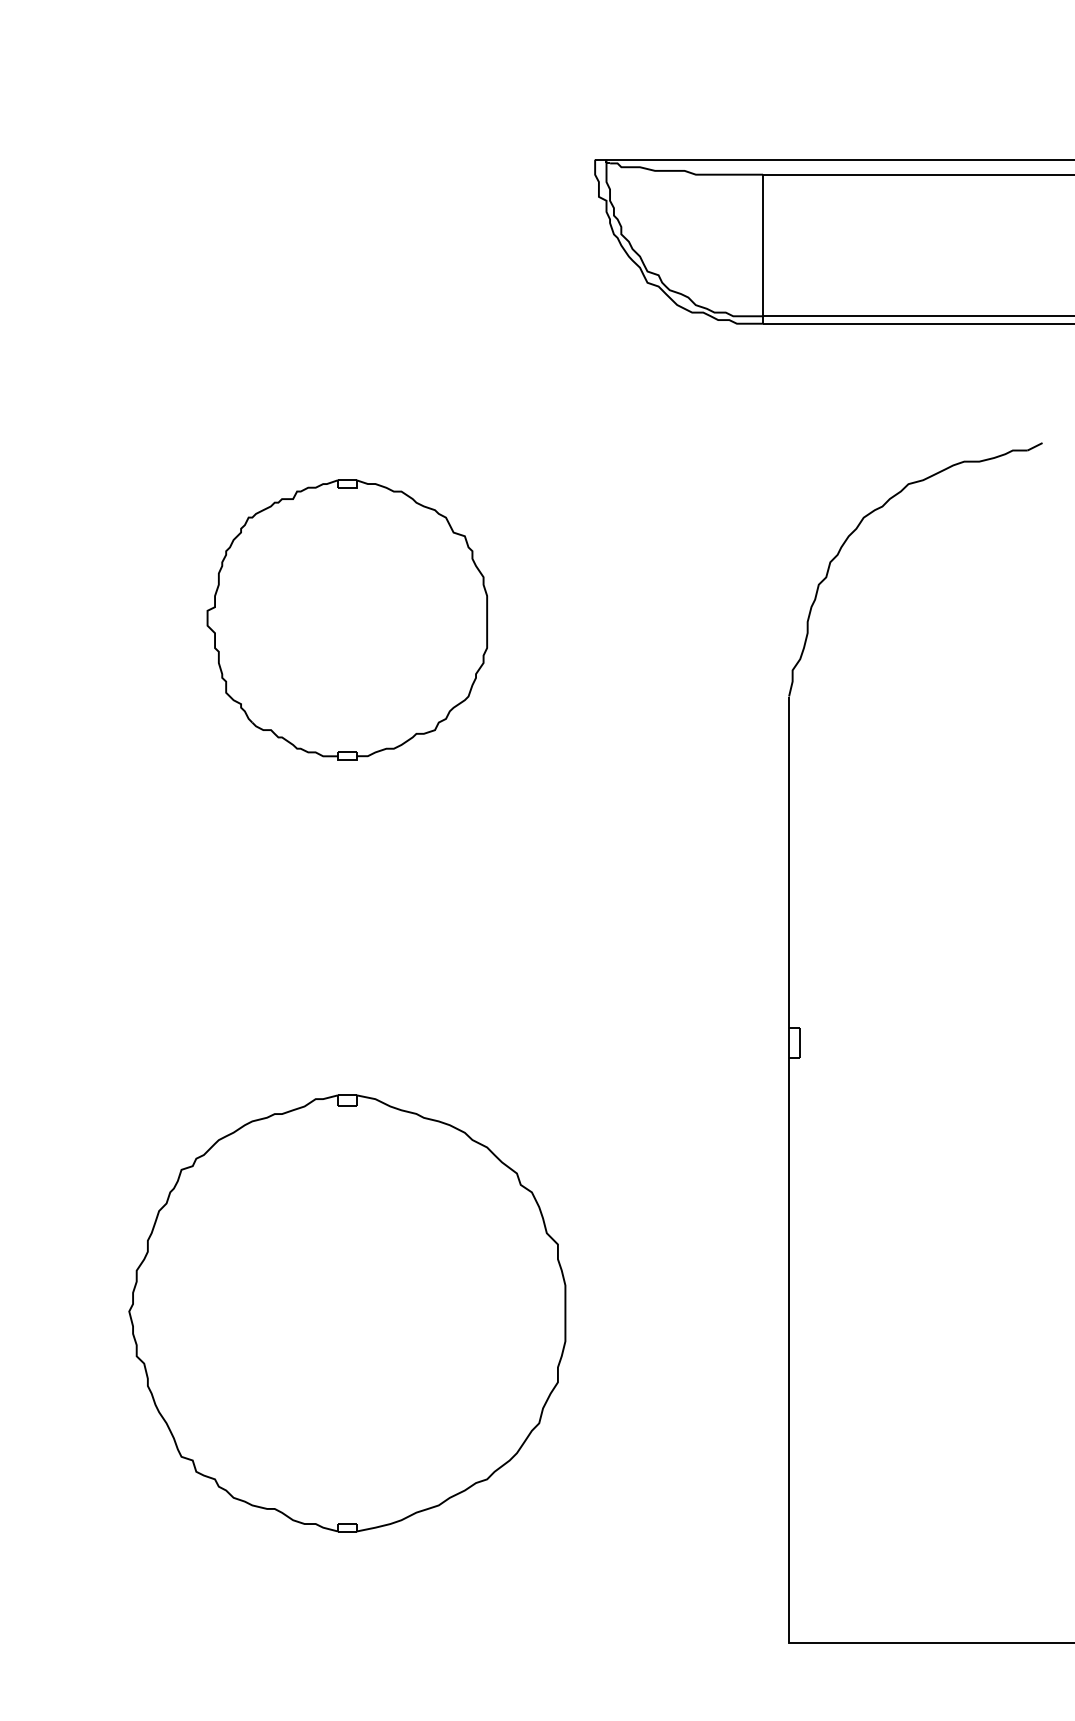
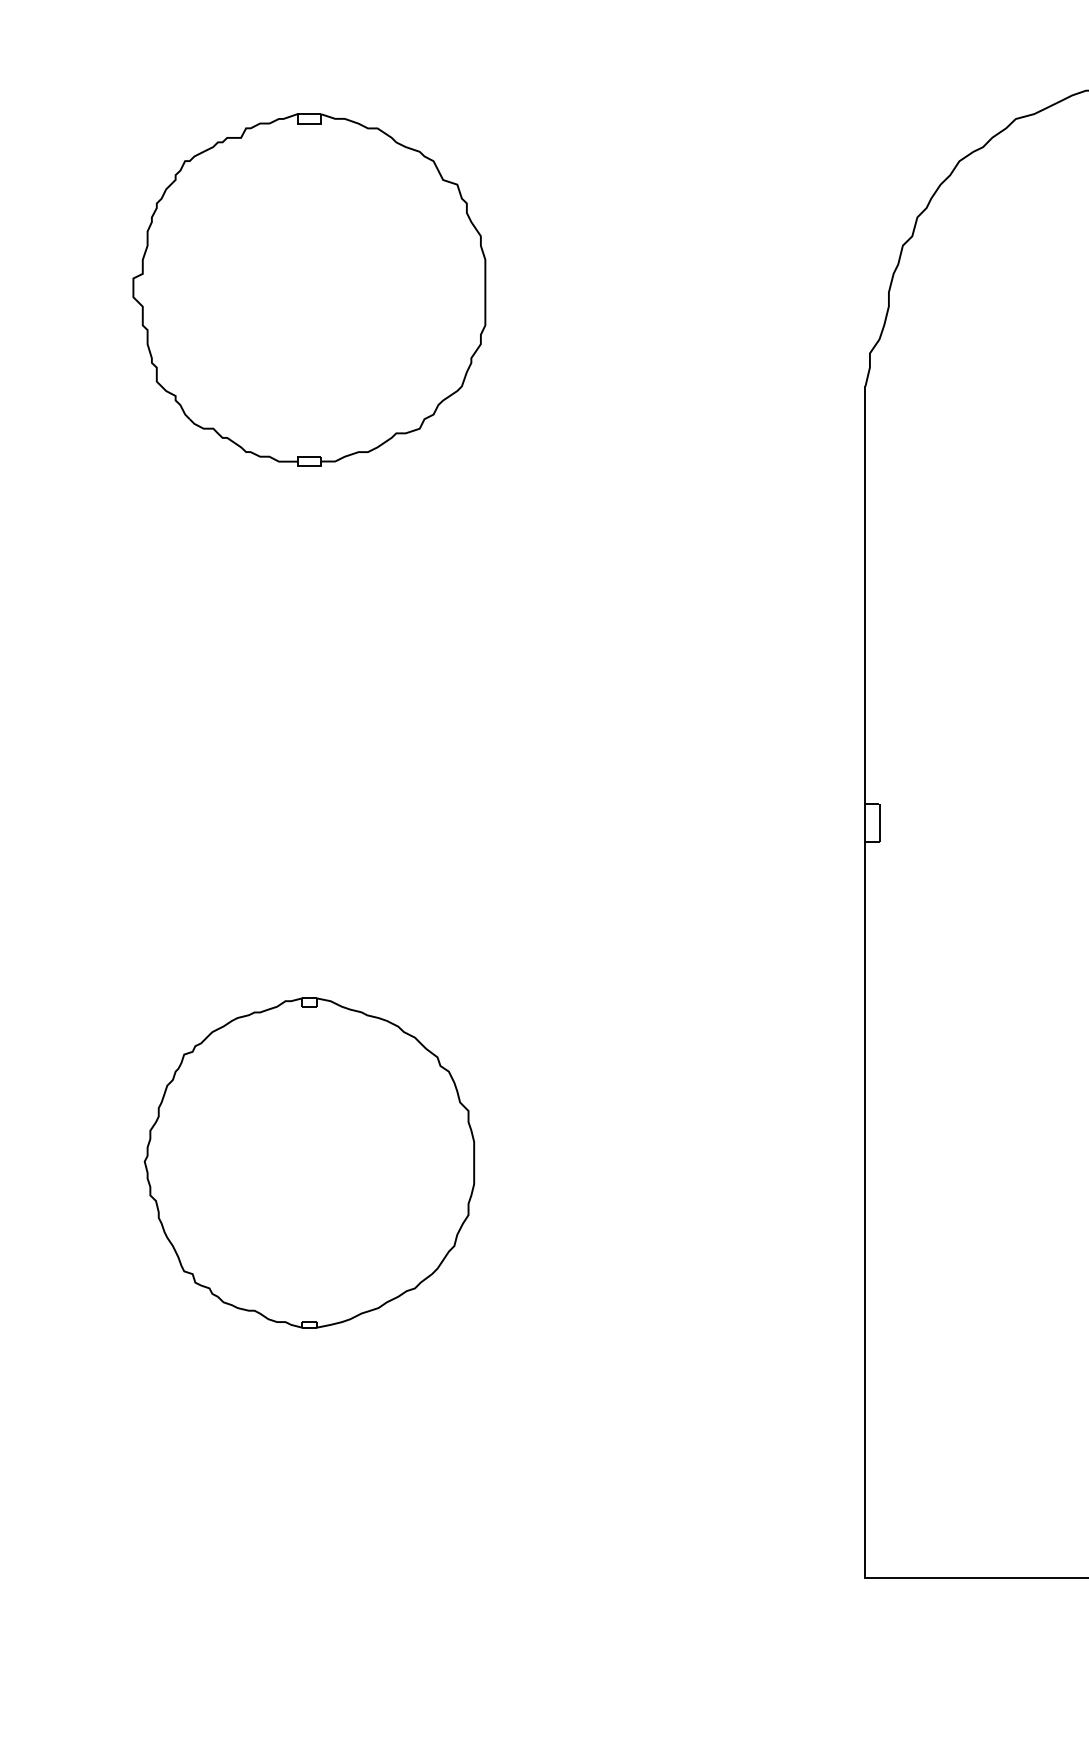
part: (347, 1313) -> (309, 1163), size x0.6

